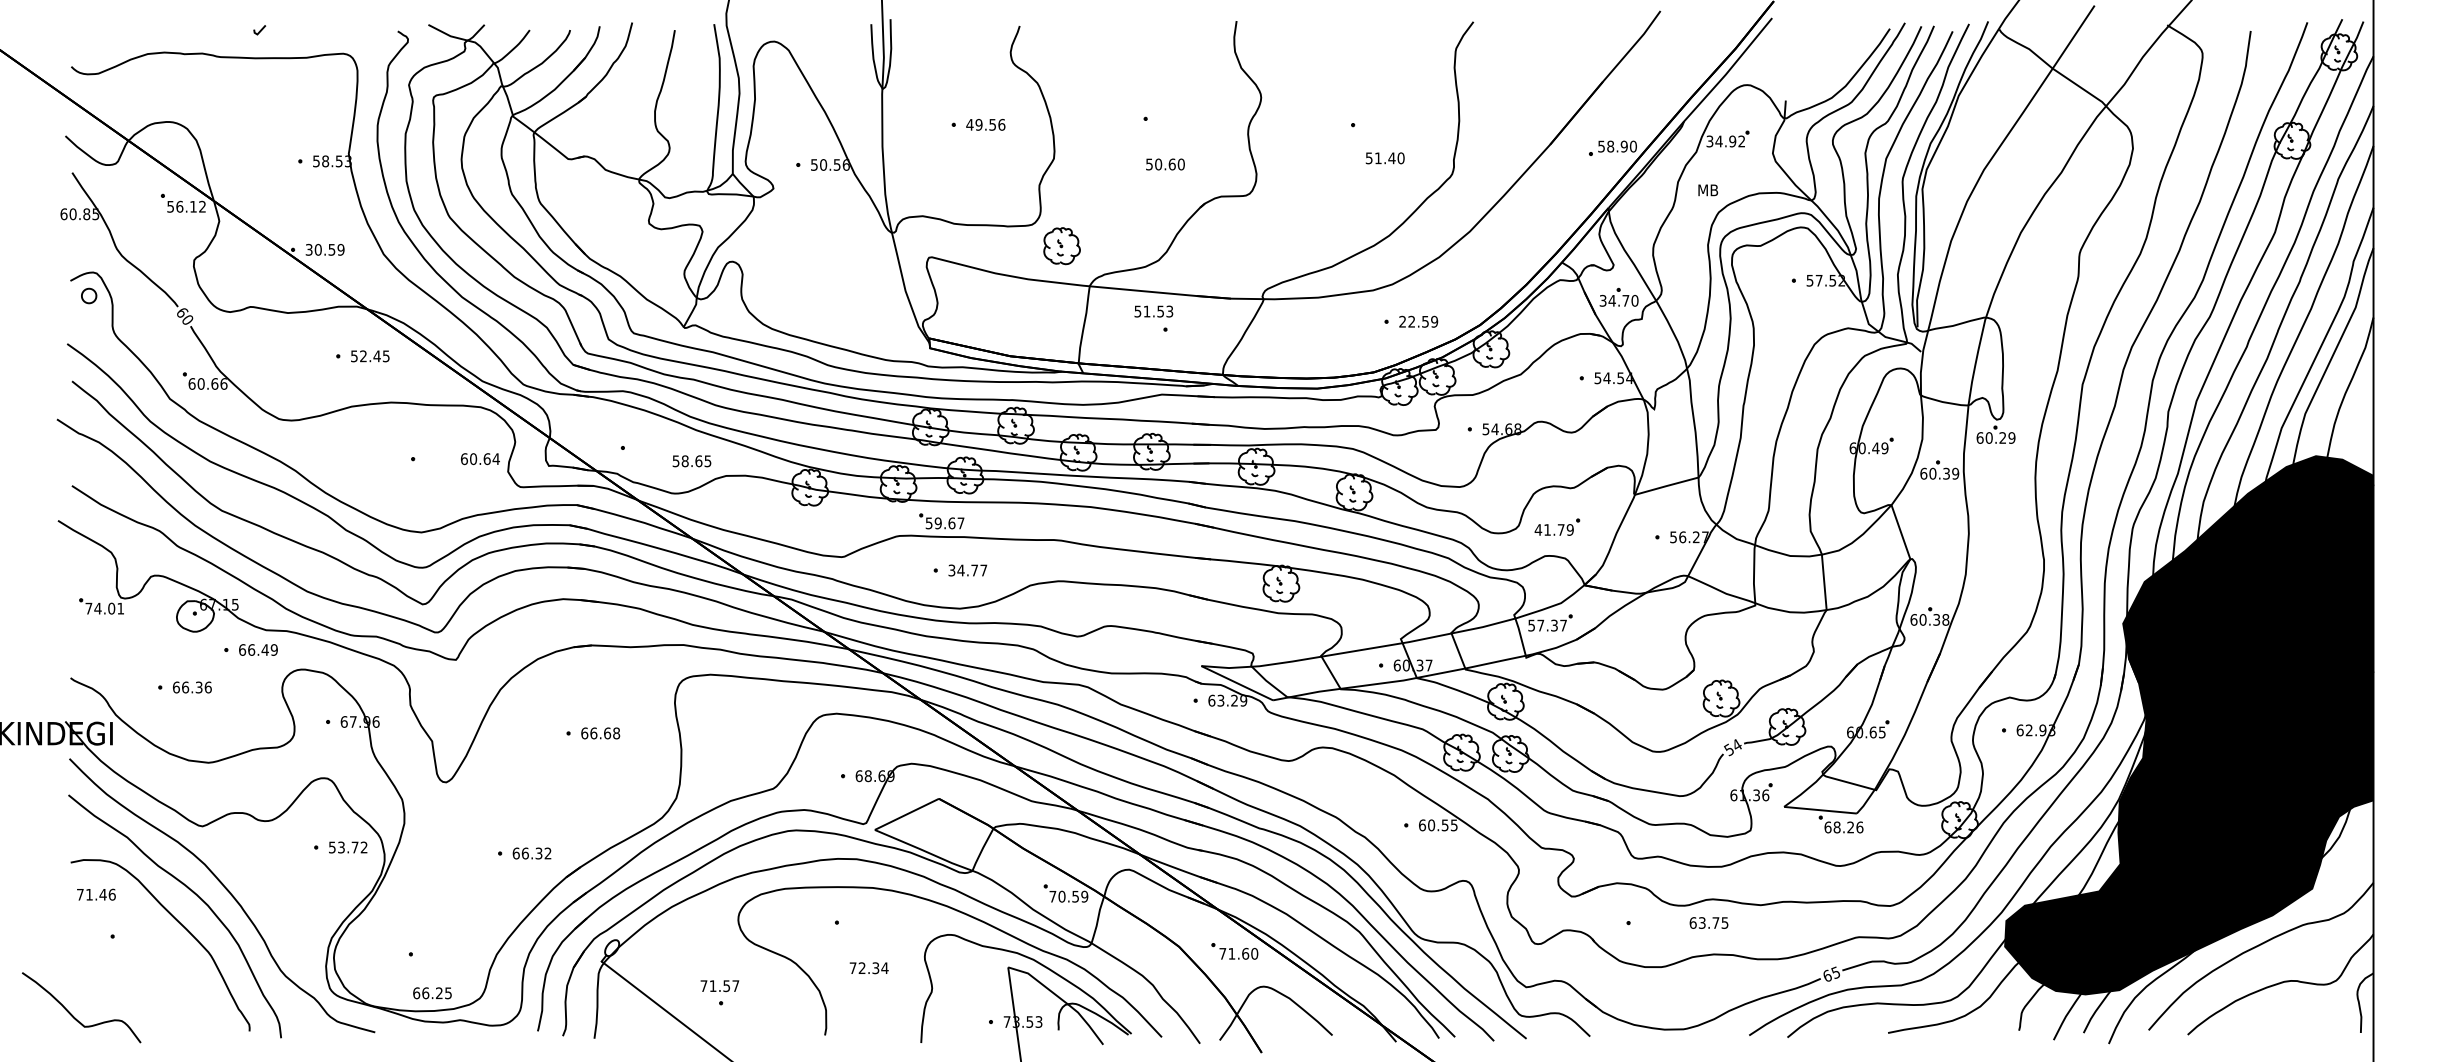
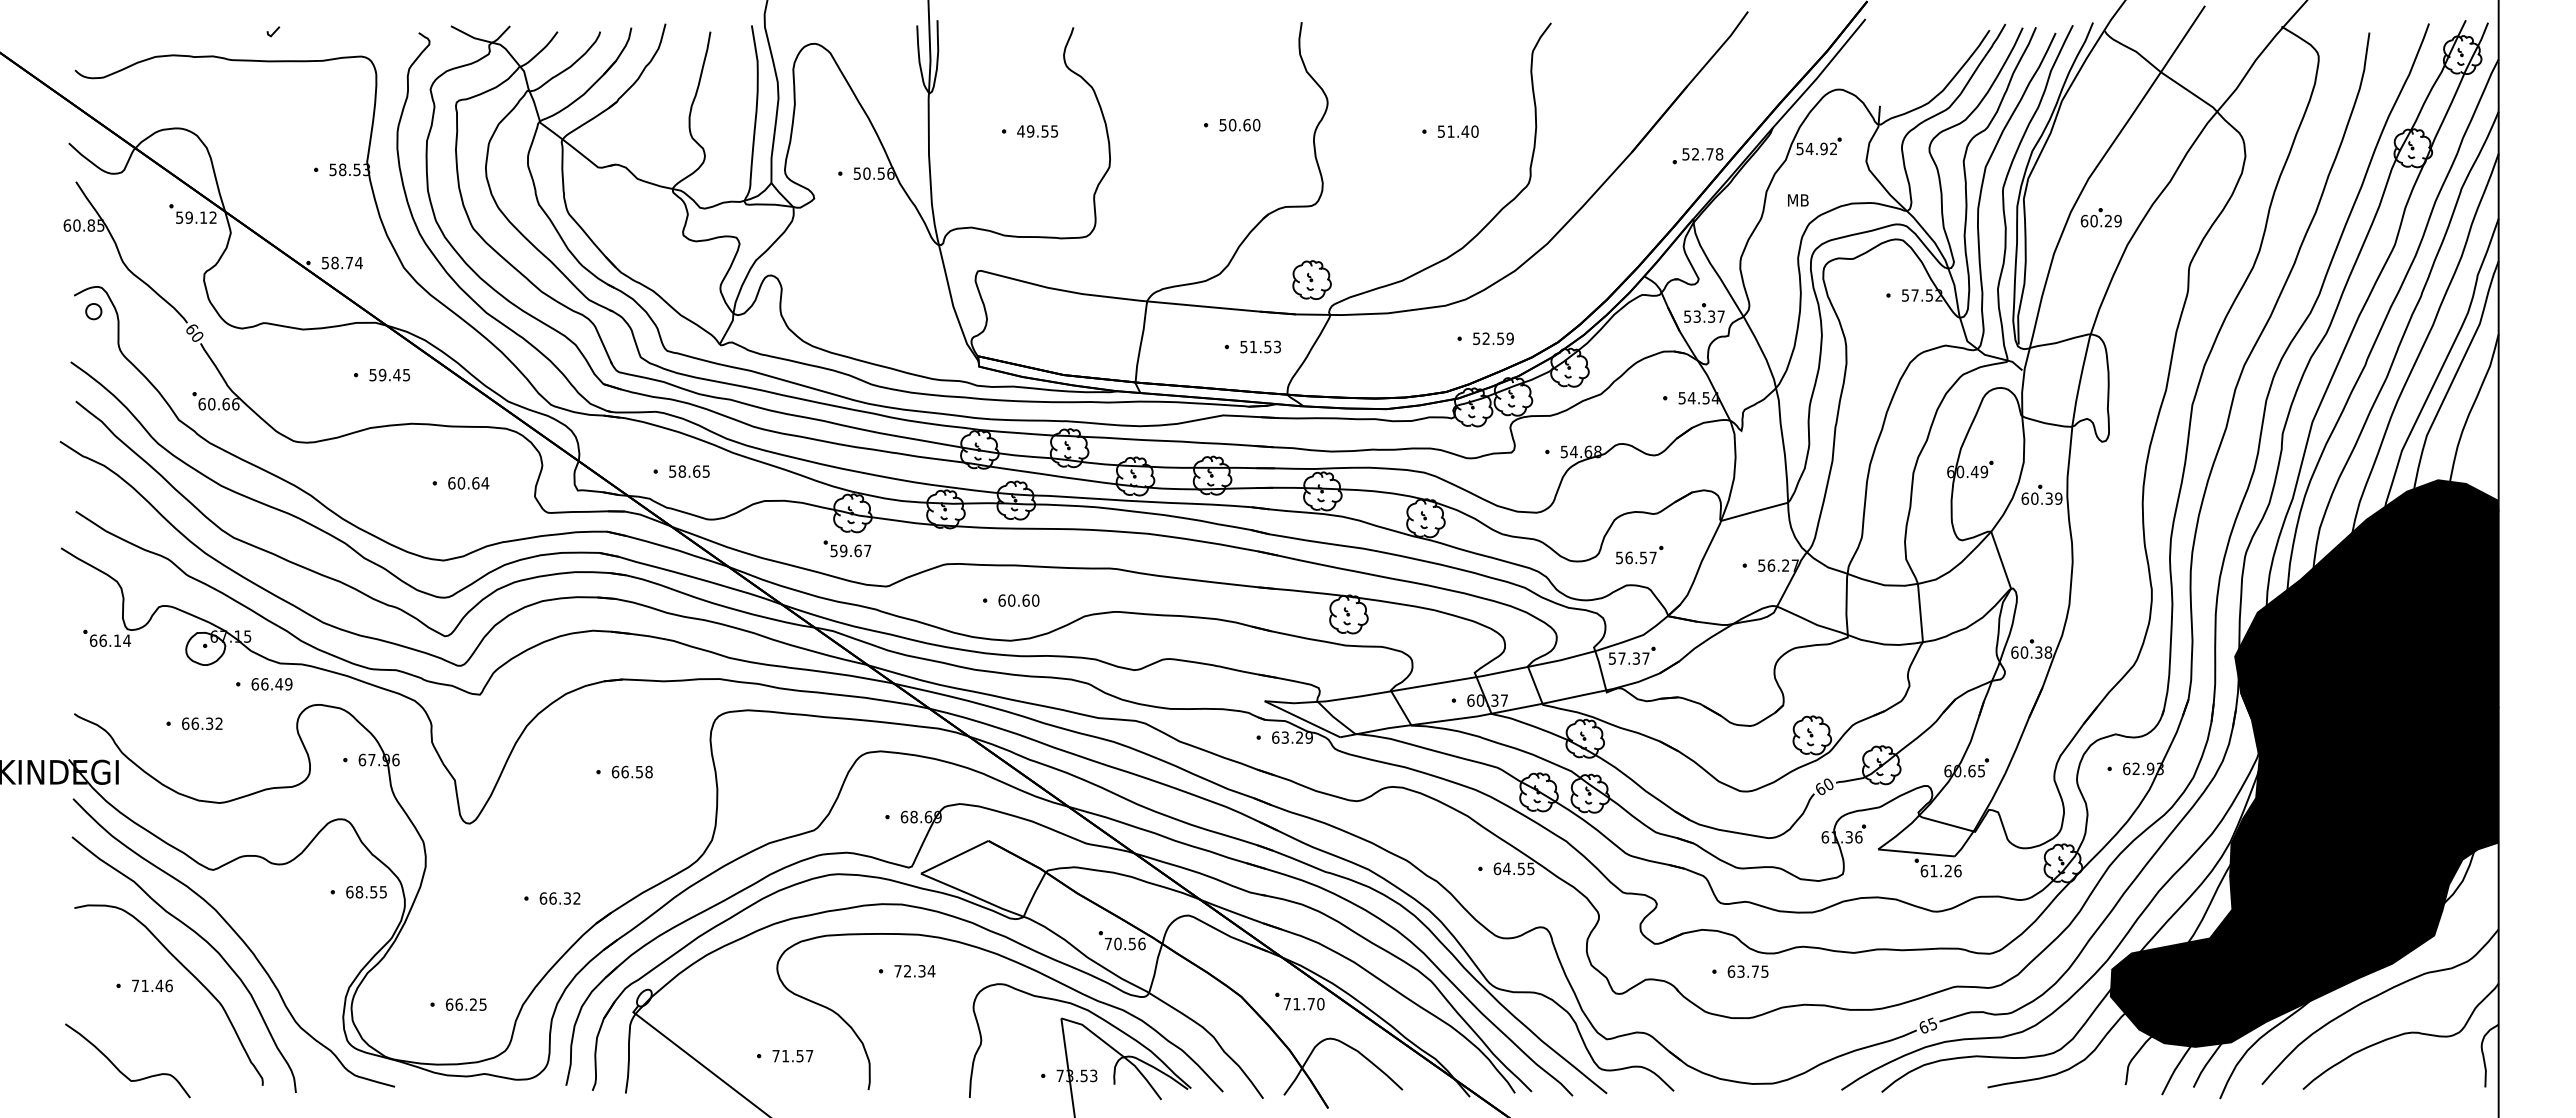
text: (1001, 124) -> (1054, 131), 49.56 -> 49.55
text: (1709, 141) -> (1799, 148), 34.92 -> 54.92
text: (1621, 146) -> (1707, 154), 58.90 -> 52.78
text: (1384, 158) -> (1457, 131), moved
text: (1165, 164) -> (1239, 125), moved
text: (180, 206) -> (189, 217), 56.12 -> 59.12
part: (1061, 245) -> (1311, 279), moved
text: (325, 249) -> (342, 262), 30.59 -> 58.74
text: (1619, 300) -> (1704, 316), 34.70 -> 53.37
text: (1153, 311) -> (1260, 346), moved
text: (1402, 321) -> (1476, 338), 22.59 -> 52.59
text: (363, 356) -> (382, 375), 52.45 -> 59.45
part: (1995, 434) -> (2100, 217), moved
text: (480, 459) -> (468, 483), moved
text: (692, 461) -> (689, 471), moved
part: (941, 521) -> (847, 548), moved
text: (1553, 529) -> (1635, 557), 41.79 -> 56.57
text: (967, 570) -> (1018, 600), 34.77 -> 60.60
text: (104, 608) -> (110, 640), 74.01 -> 66.14
text: (207, 687) -> (218, 723), 66.36 -> 66.32
text: (607, 732) -> (639, 771), 66.68 -> 66.58
text: (1732, 747) -> (1823, 786), 54 -> 60
text: (1431, 824) -> (1506, 868), 60.55 -> 64.55
text: (1836, 826) -> (1933, 870), 68.26 -> 61.26
text: (348, 847) -> (366, 892), 53.72 -> 68.55
text: (96, 894) -> (152, 985), moved
text: (1084, 896) -> (1141, 943), 70.59 -> 70.56
text: (1708, 922) -> (1747, 971), moved
text: (1245, 953) -> (1311, 1003), 71.60 -> 71.70
text: (868, 968) -> (914, 971), moved
text: (719, 986) -> (792, 1056), moved
text: (432, 993) -> (466, 1004), moved
curve: (72, 1014) -> (118, 1068), moved

